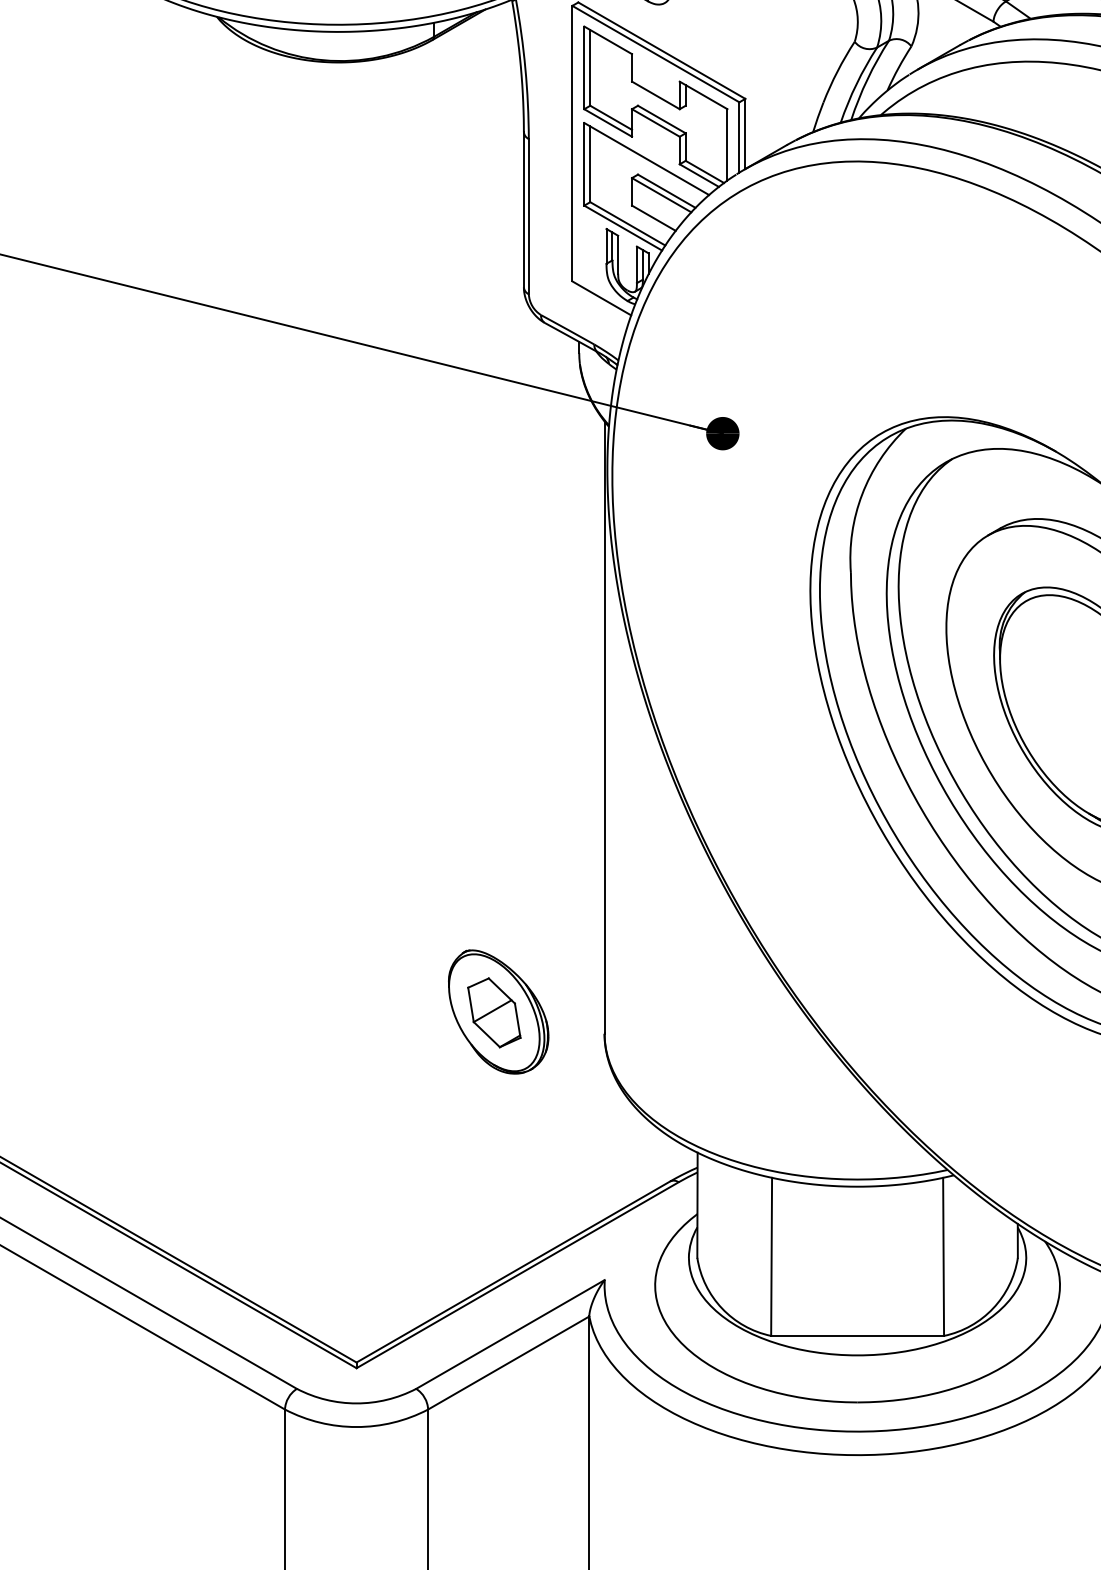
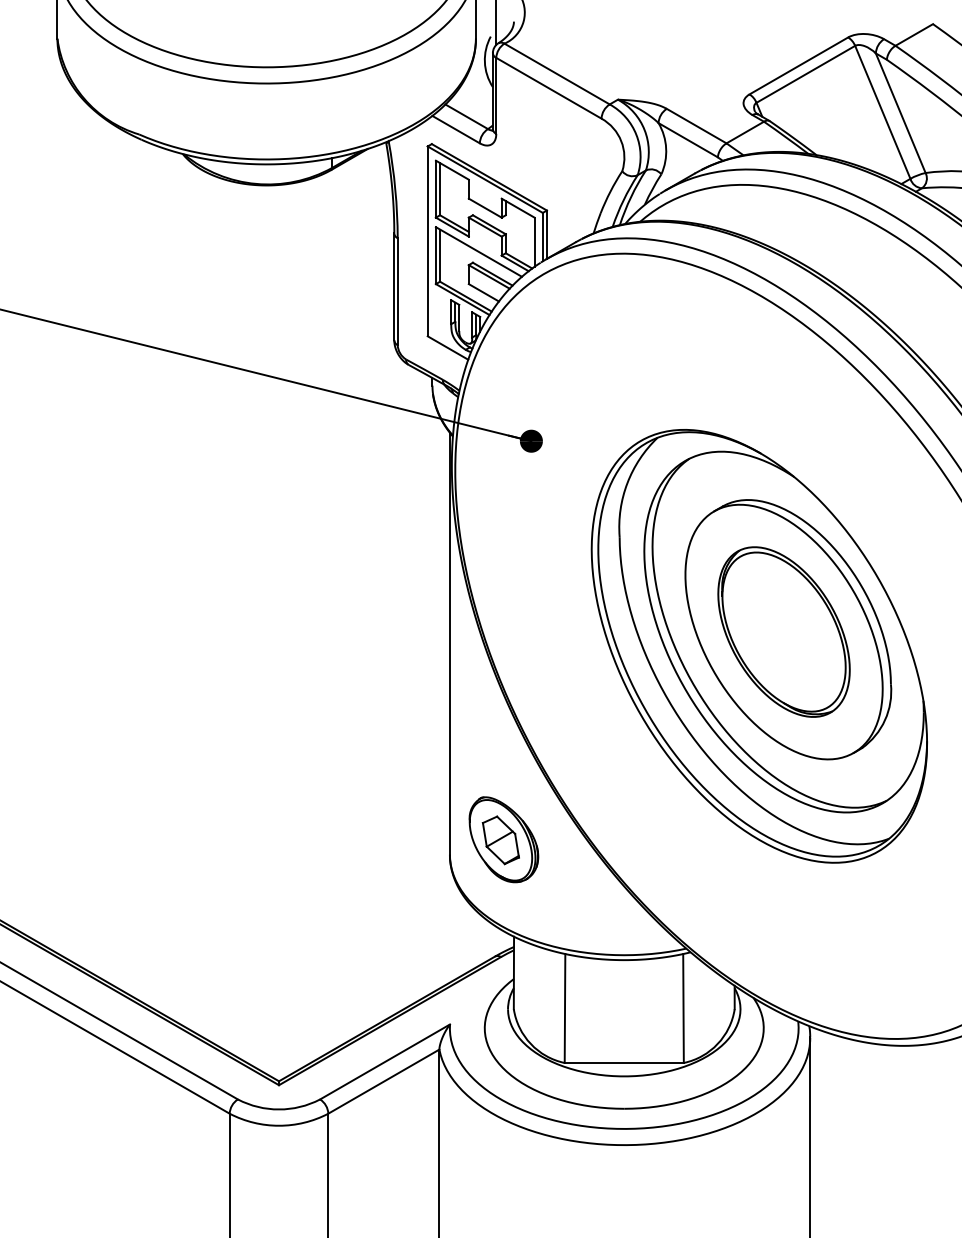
part: (498, 1011) -> (503, 839), moved

